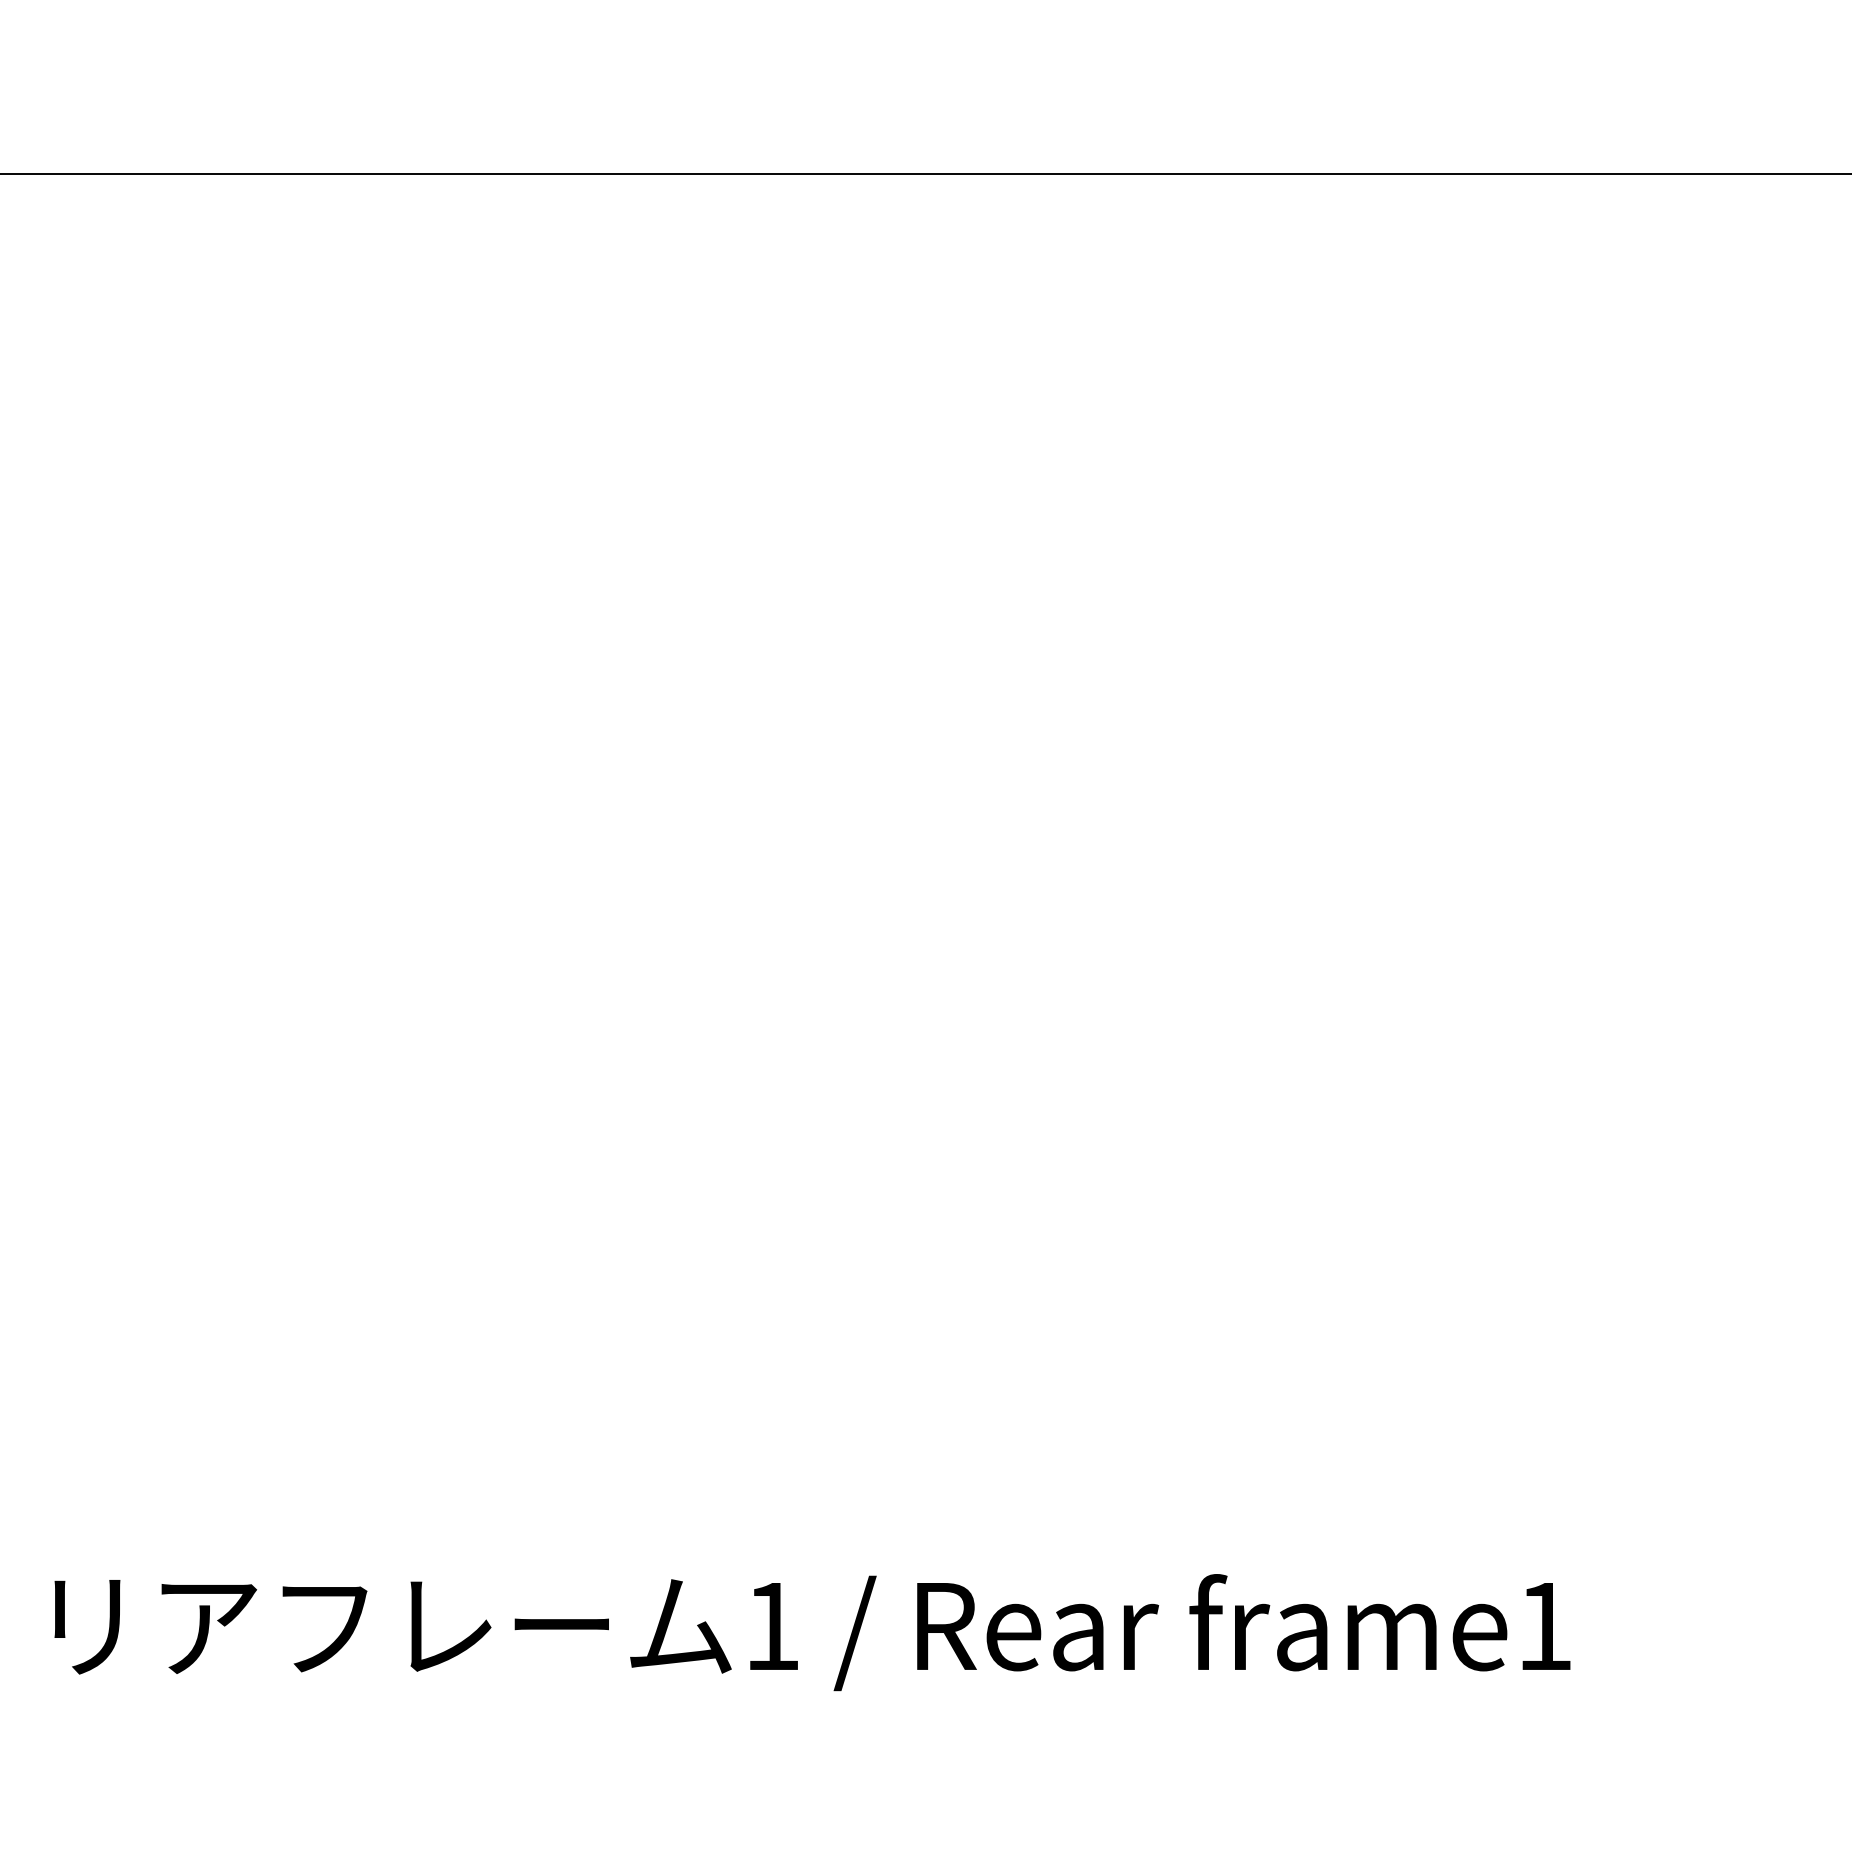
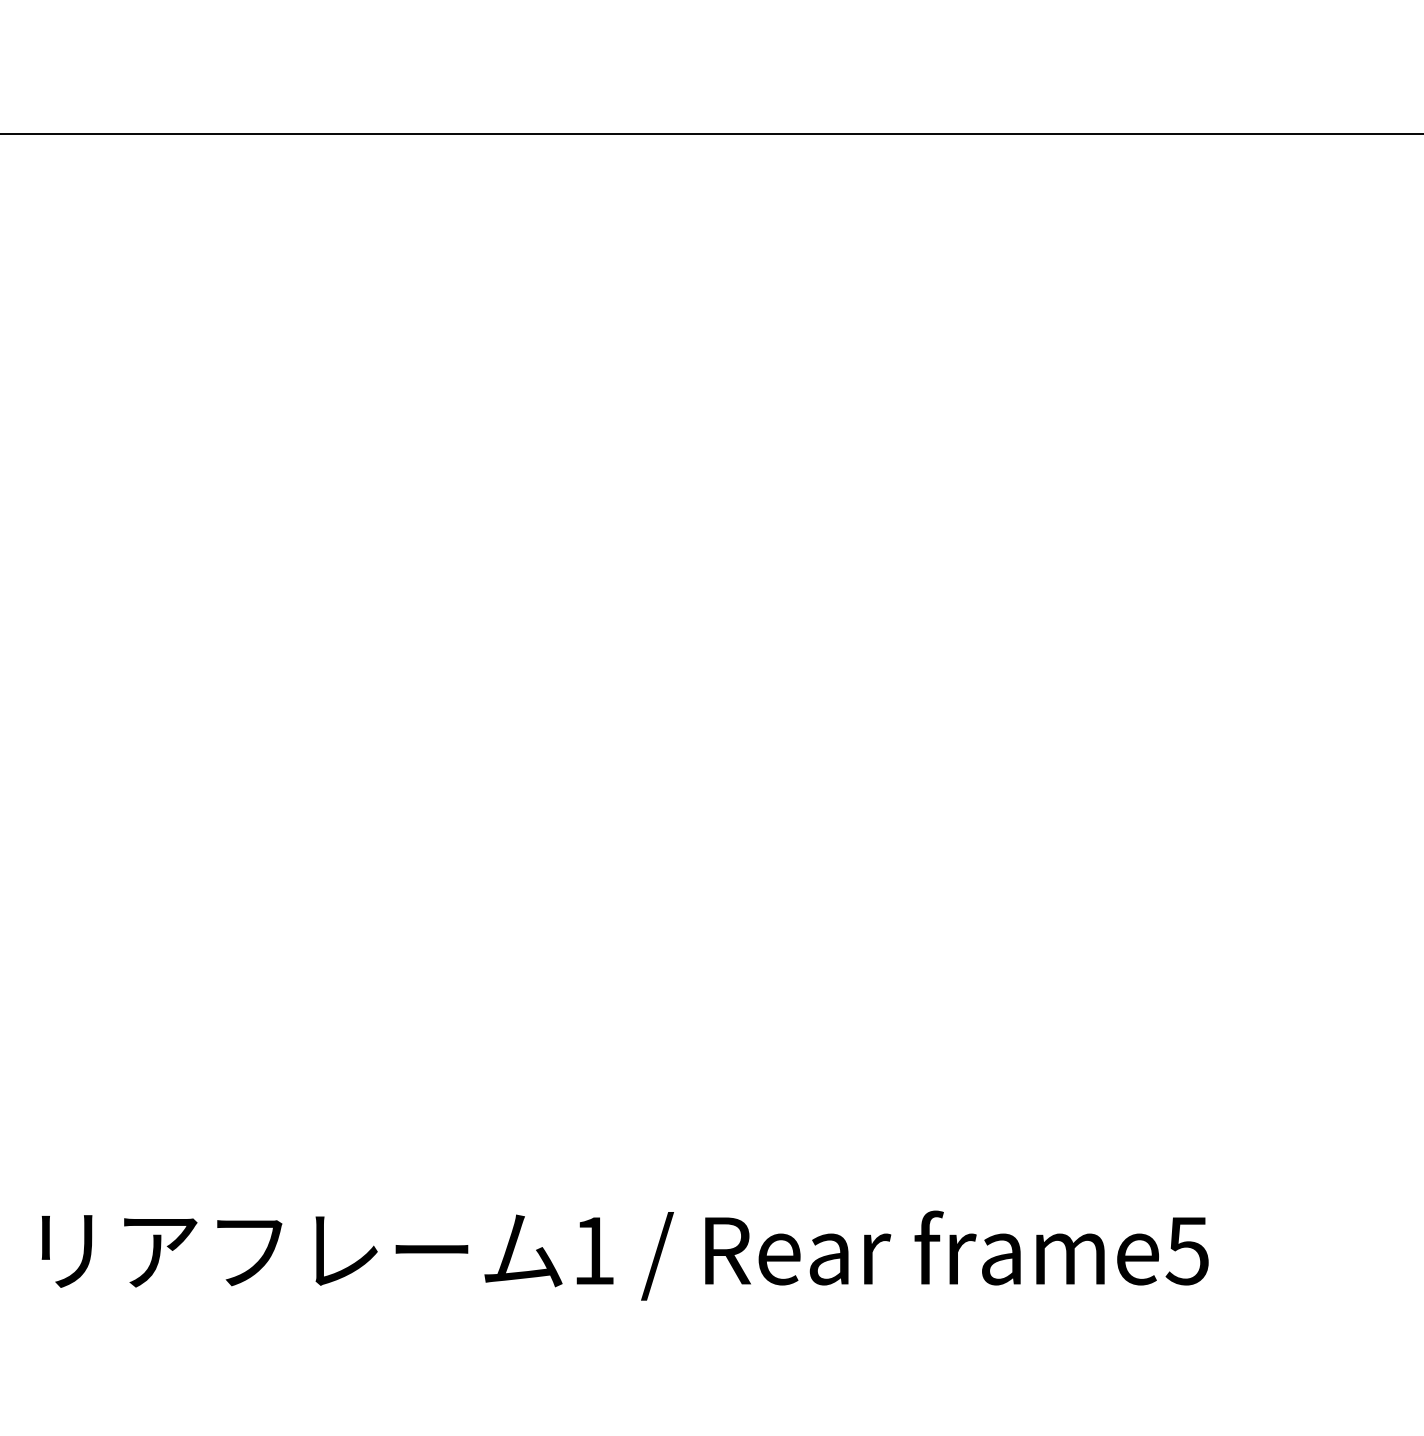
text: (1543, 1627) -> (1186, 1251), frame1 -> frame5

